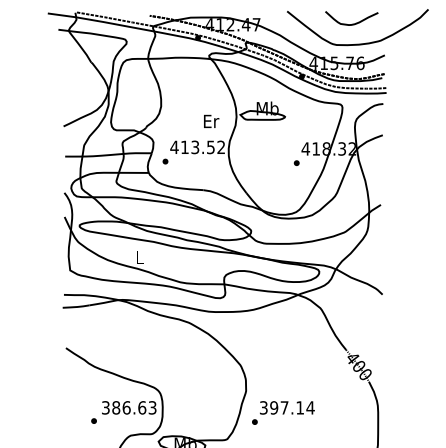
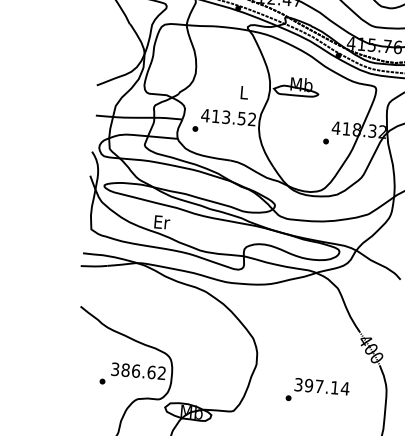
text: (211, 121) -> (244, 92), Er -> L
text: (140, 257) -> (162, 222), L -> Er
text: (152, 407) -> (161, 372), 386.63 -> 386.62
text: (283, 412) -> (317, 391), moved

